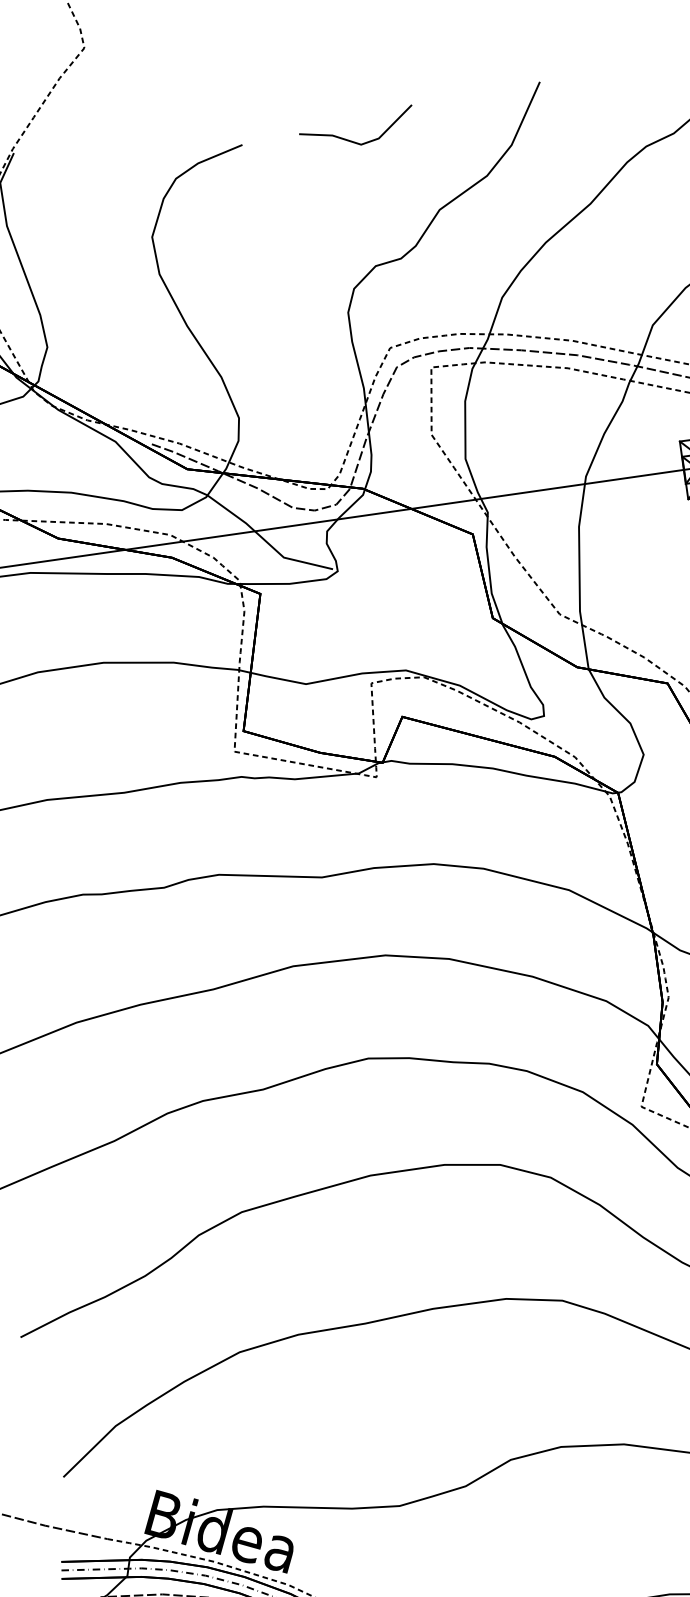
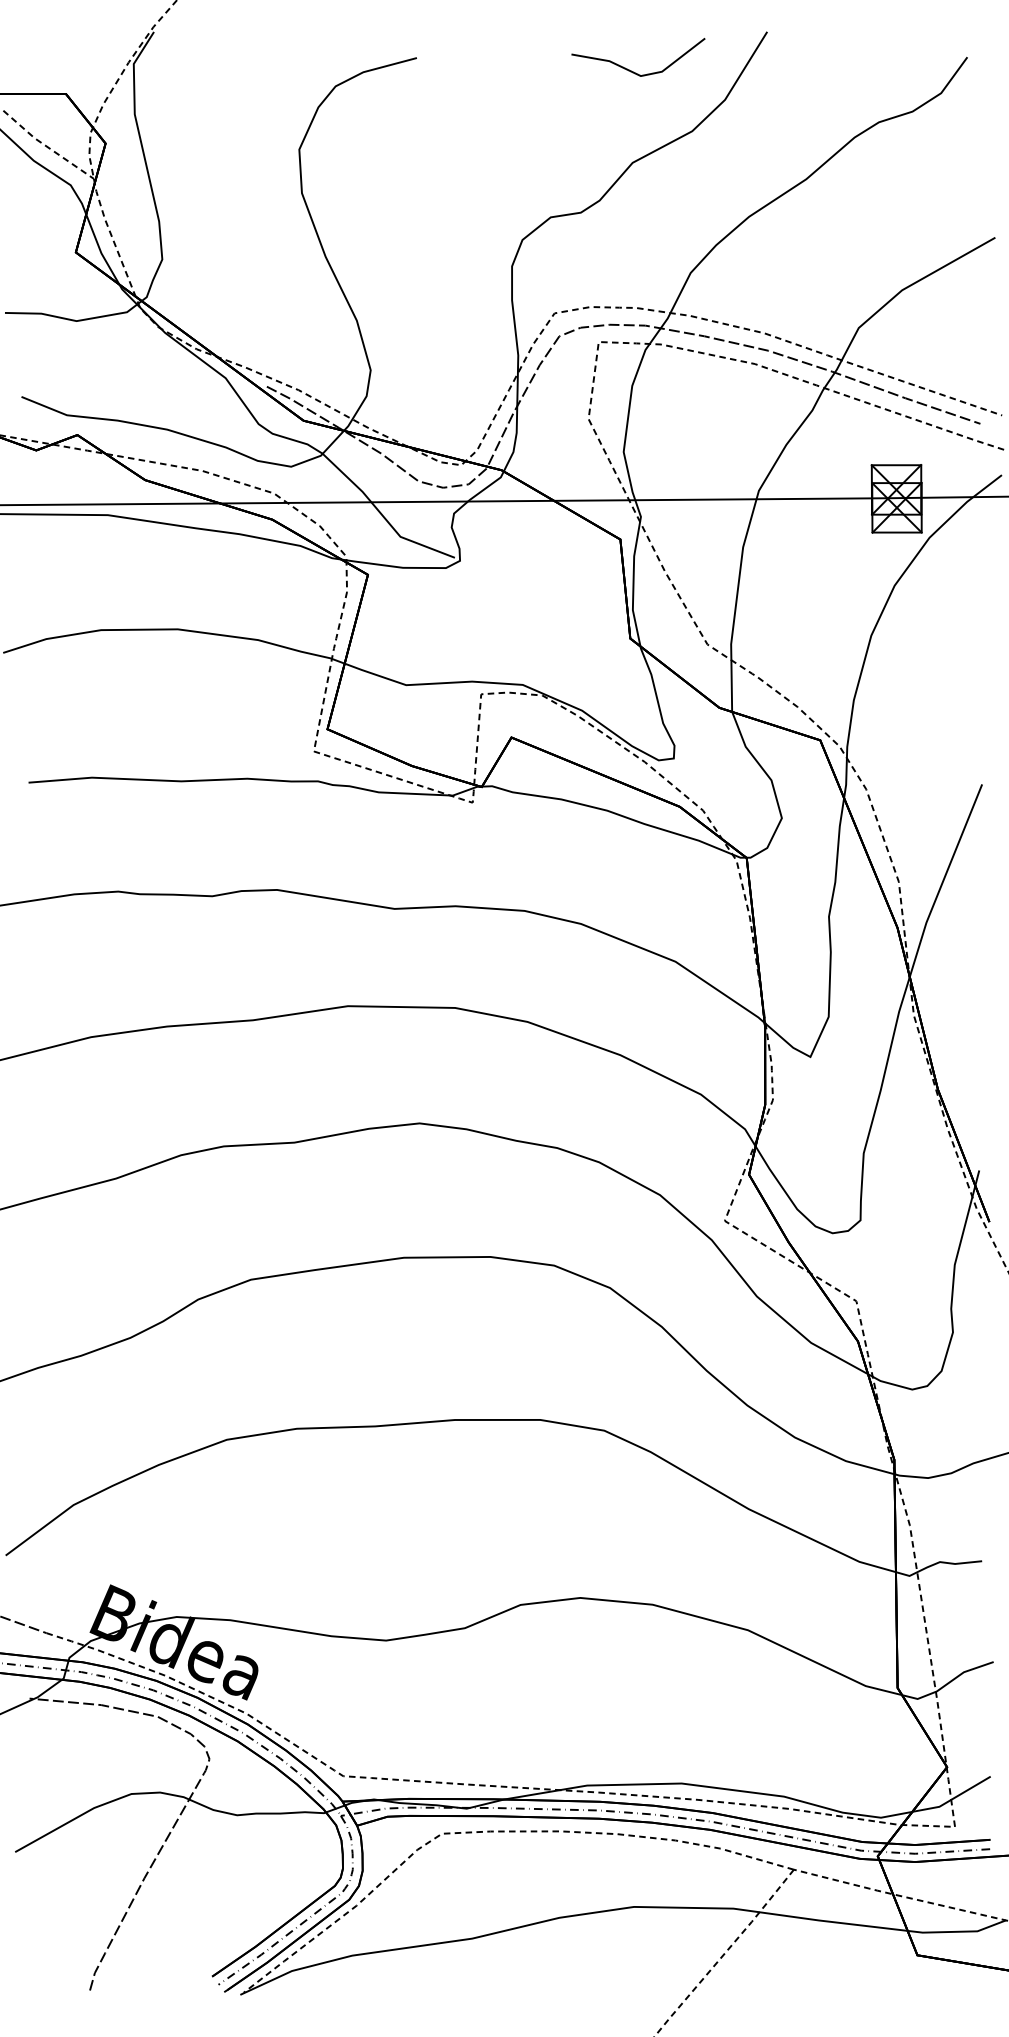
line: (352, 140) -> (631, 70), moved

